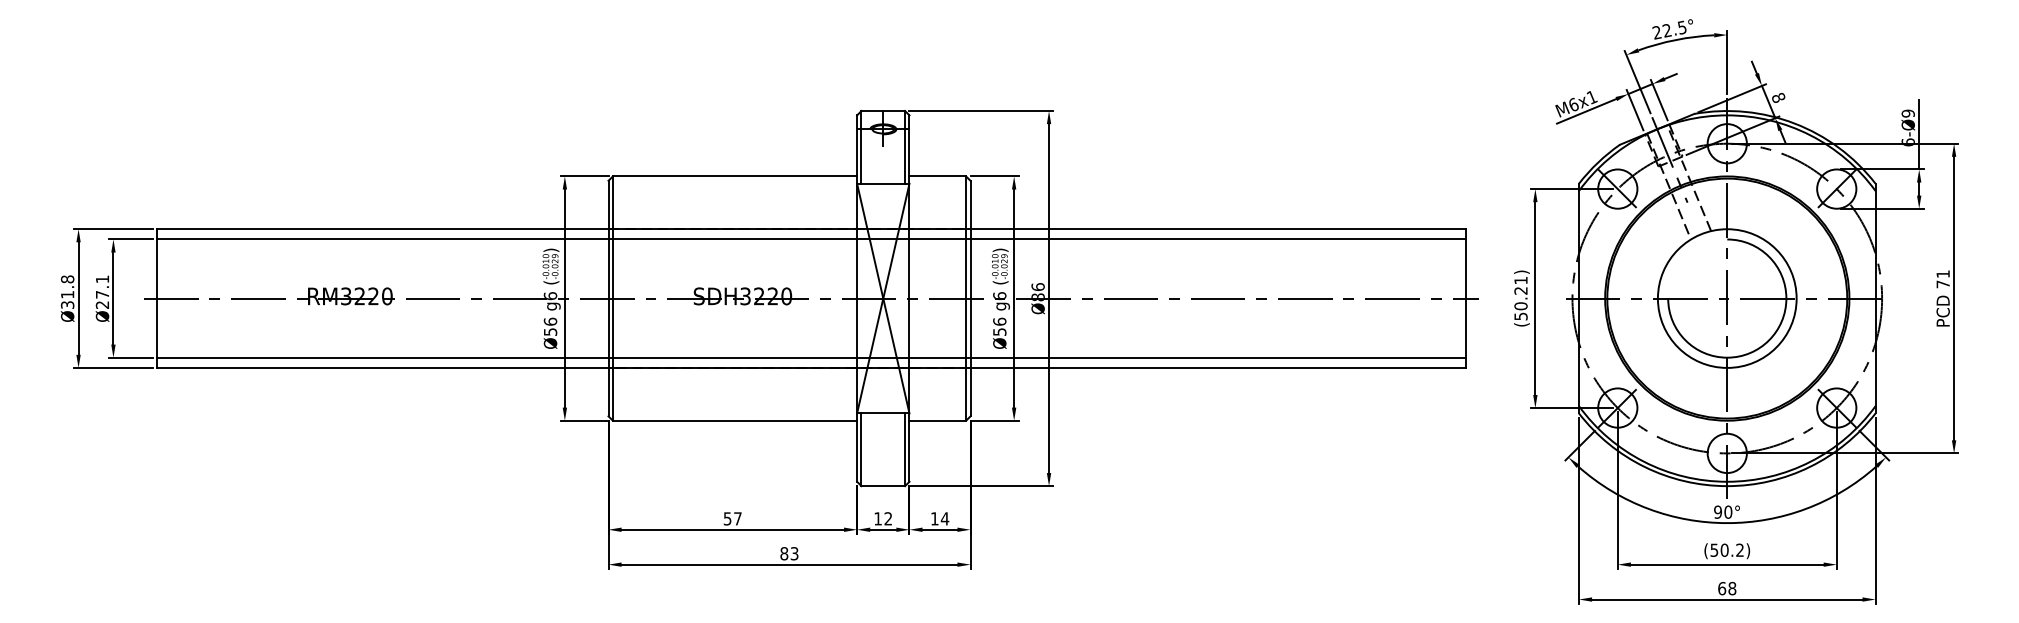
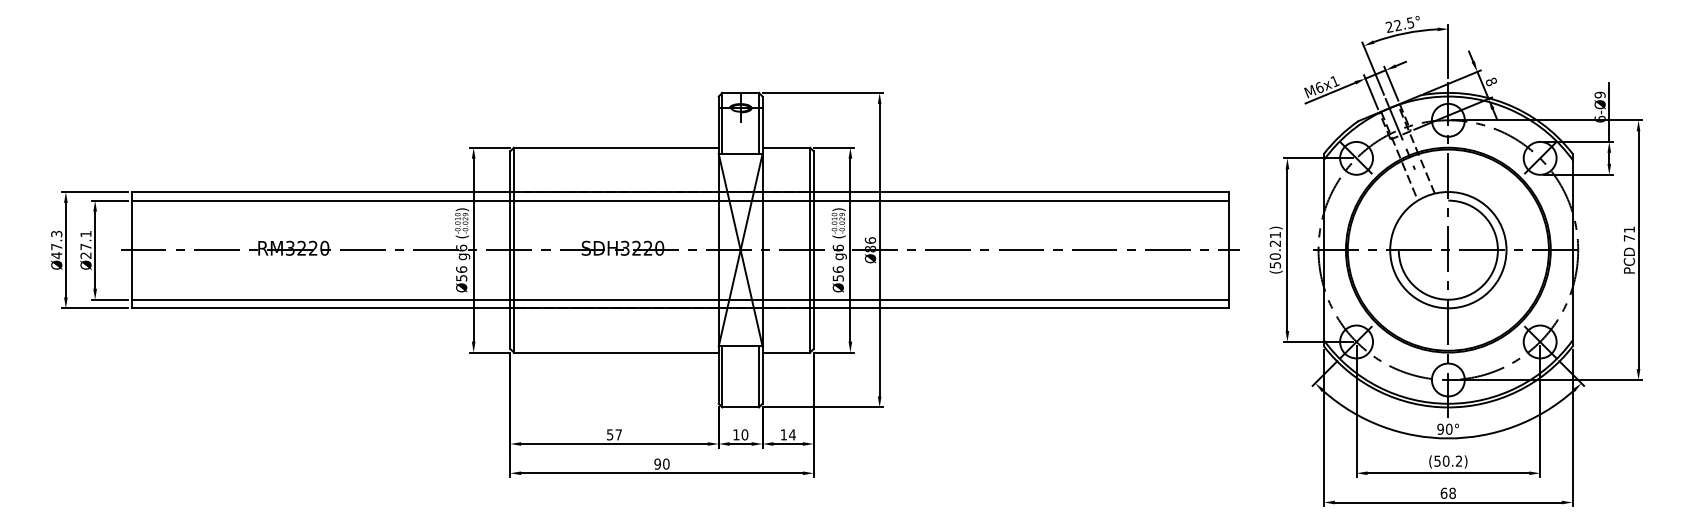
text: (67, 291) -> (56, 244), Ø31.8 -> Ø47.3
text: (887, 518) -> (744, 434), 12 -> 10
text: (788, 553) -> (661, 463), 83 -> 90

